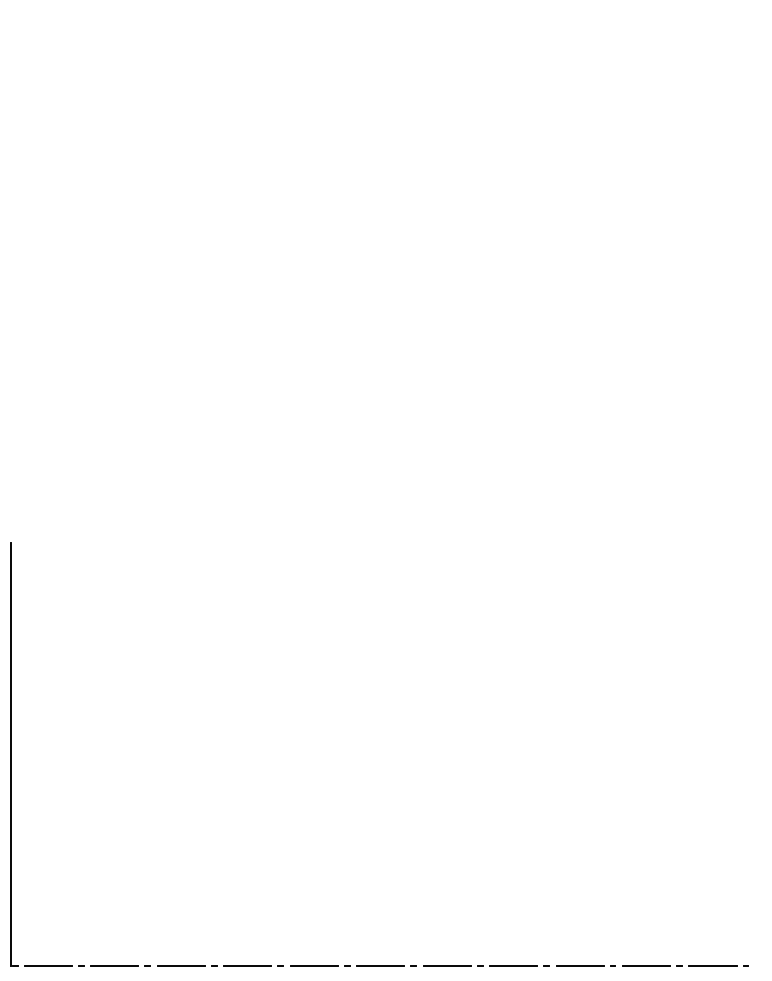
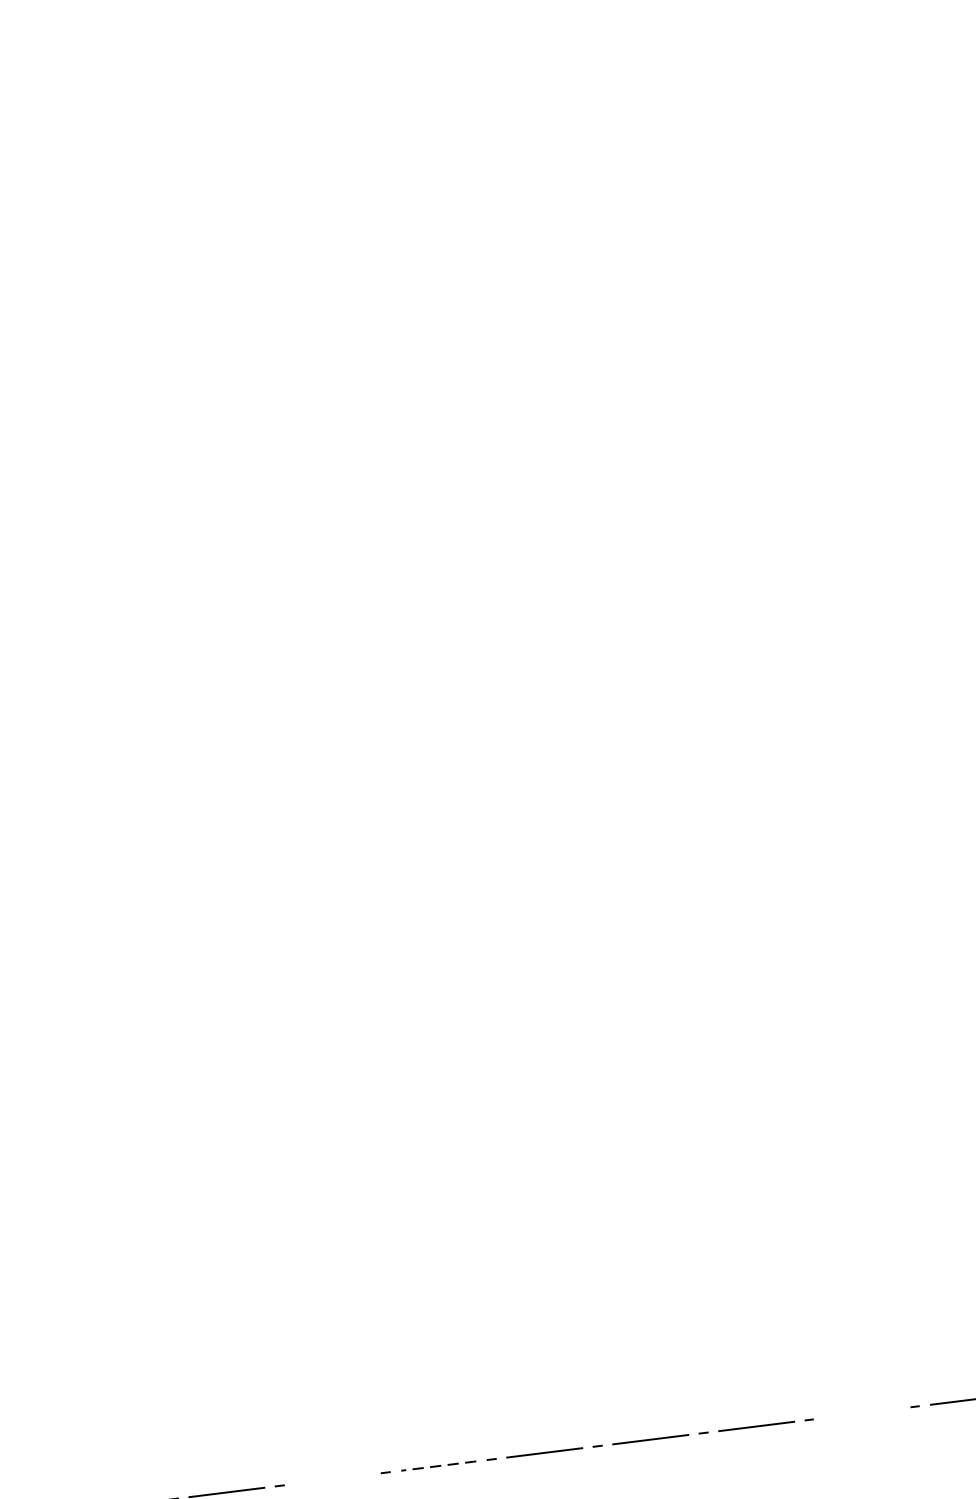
line: (247, 965) -> (332, 1478), removed
line: (314, 965) -> (439, 1465), solid -> dashed
line: (579, 965) -> (861, 1412), removed

